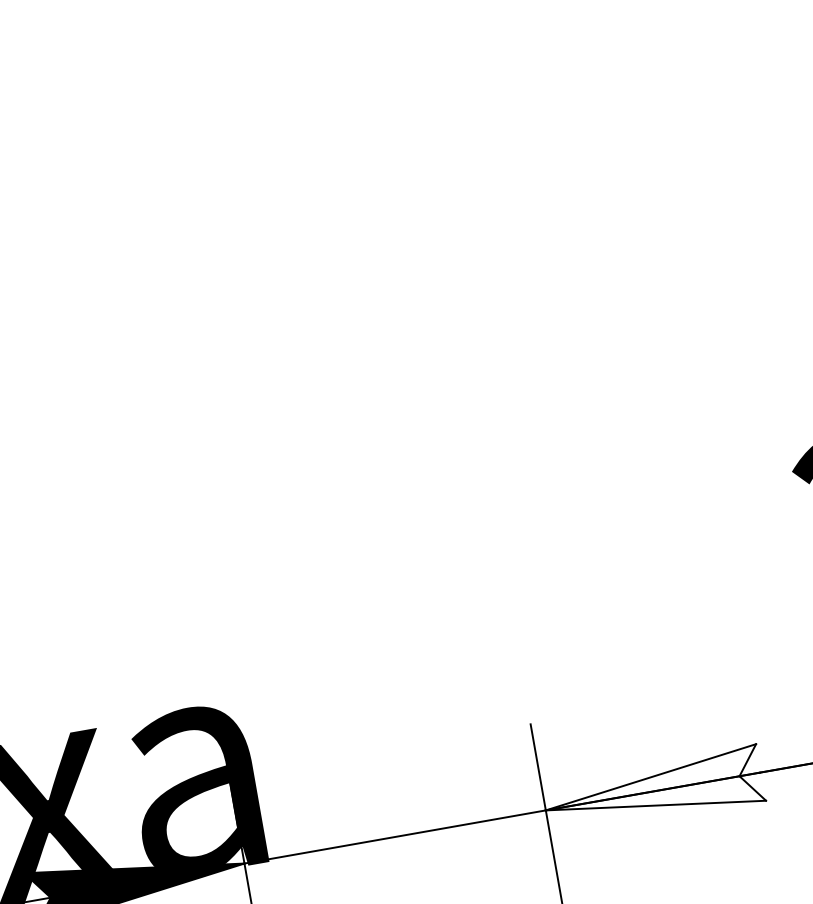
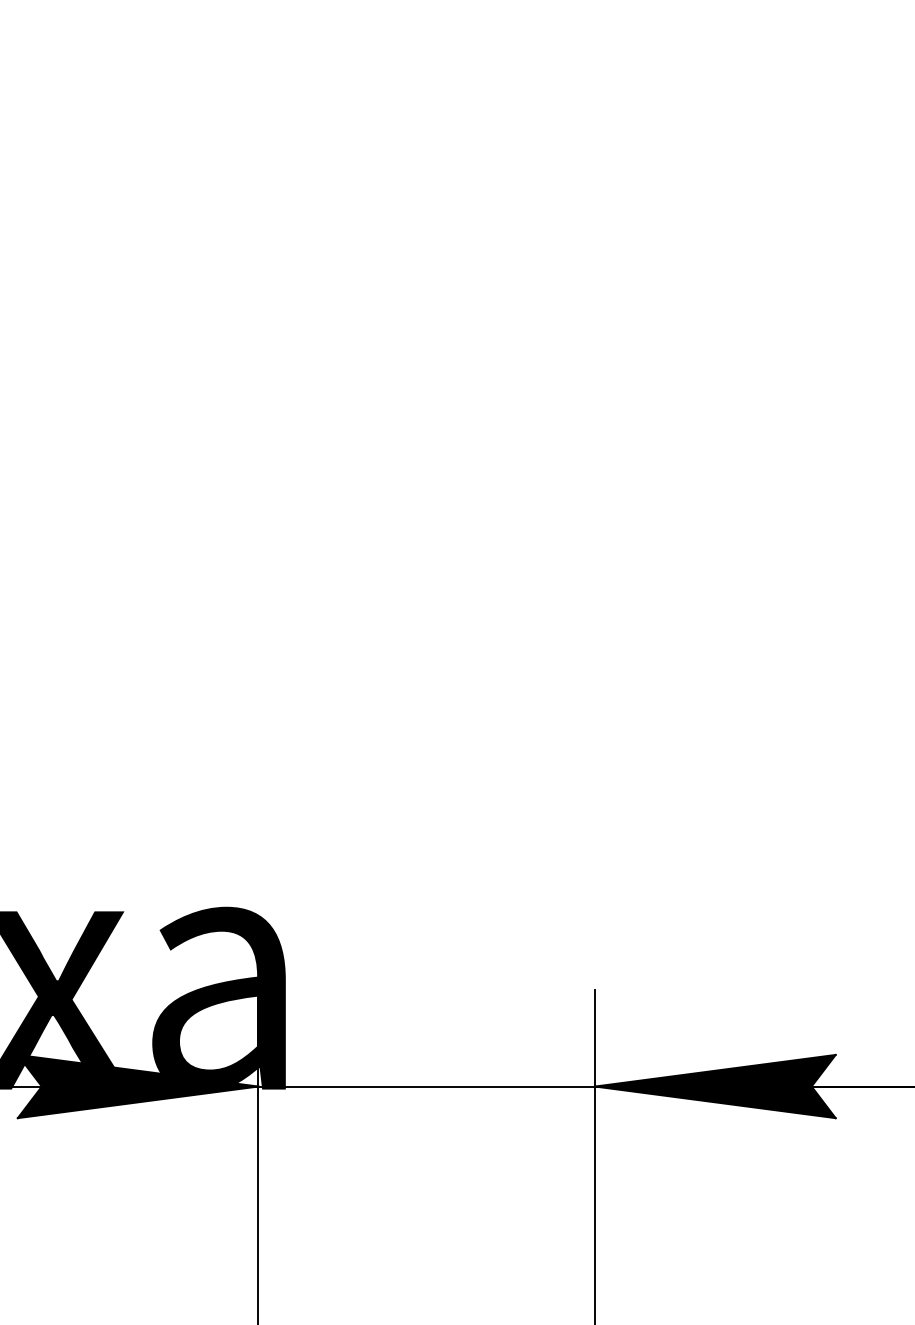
fill: (653, 791) -> (715, 1086), added

